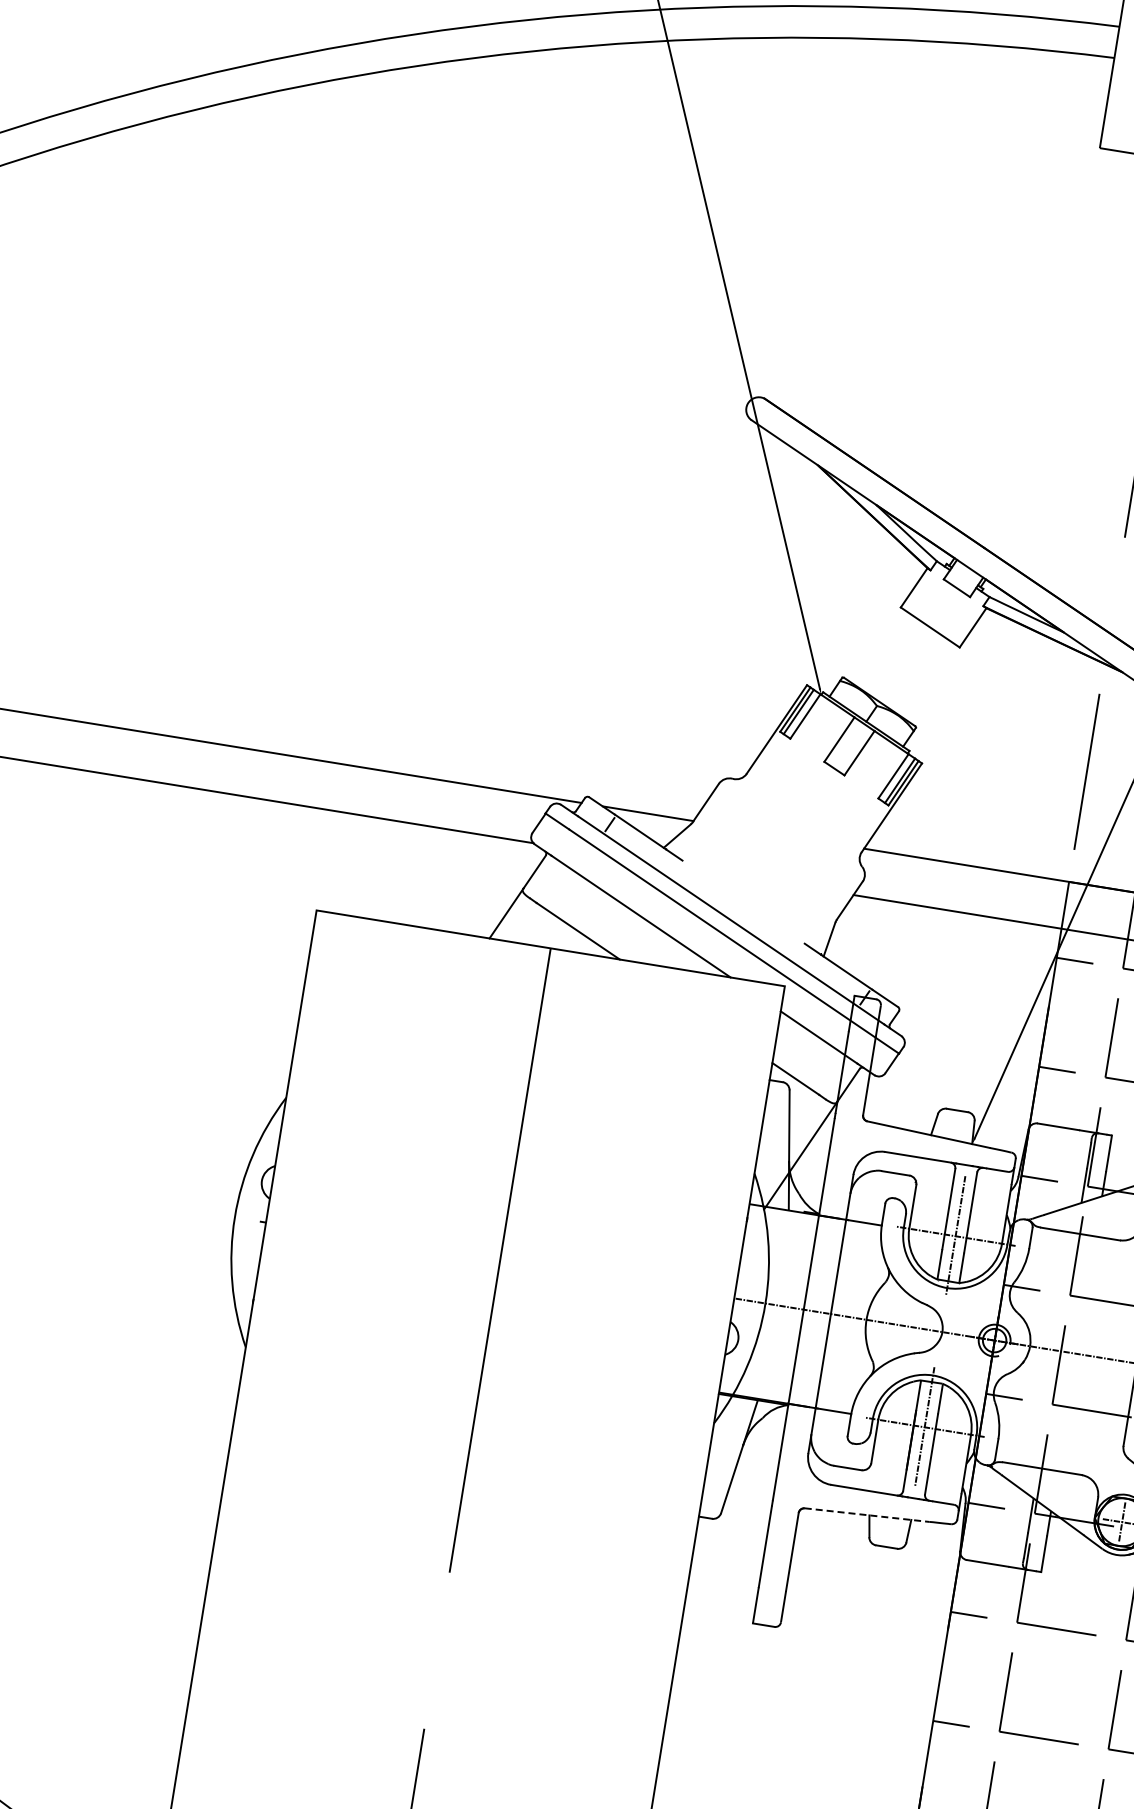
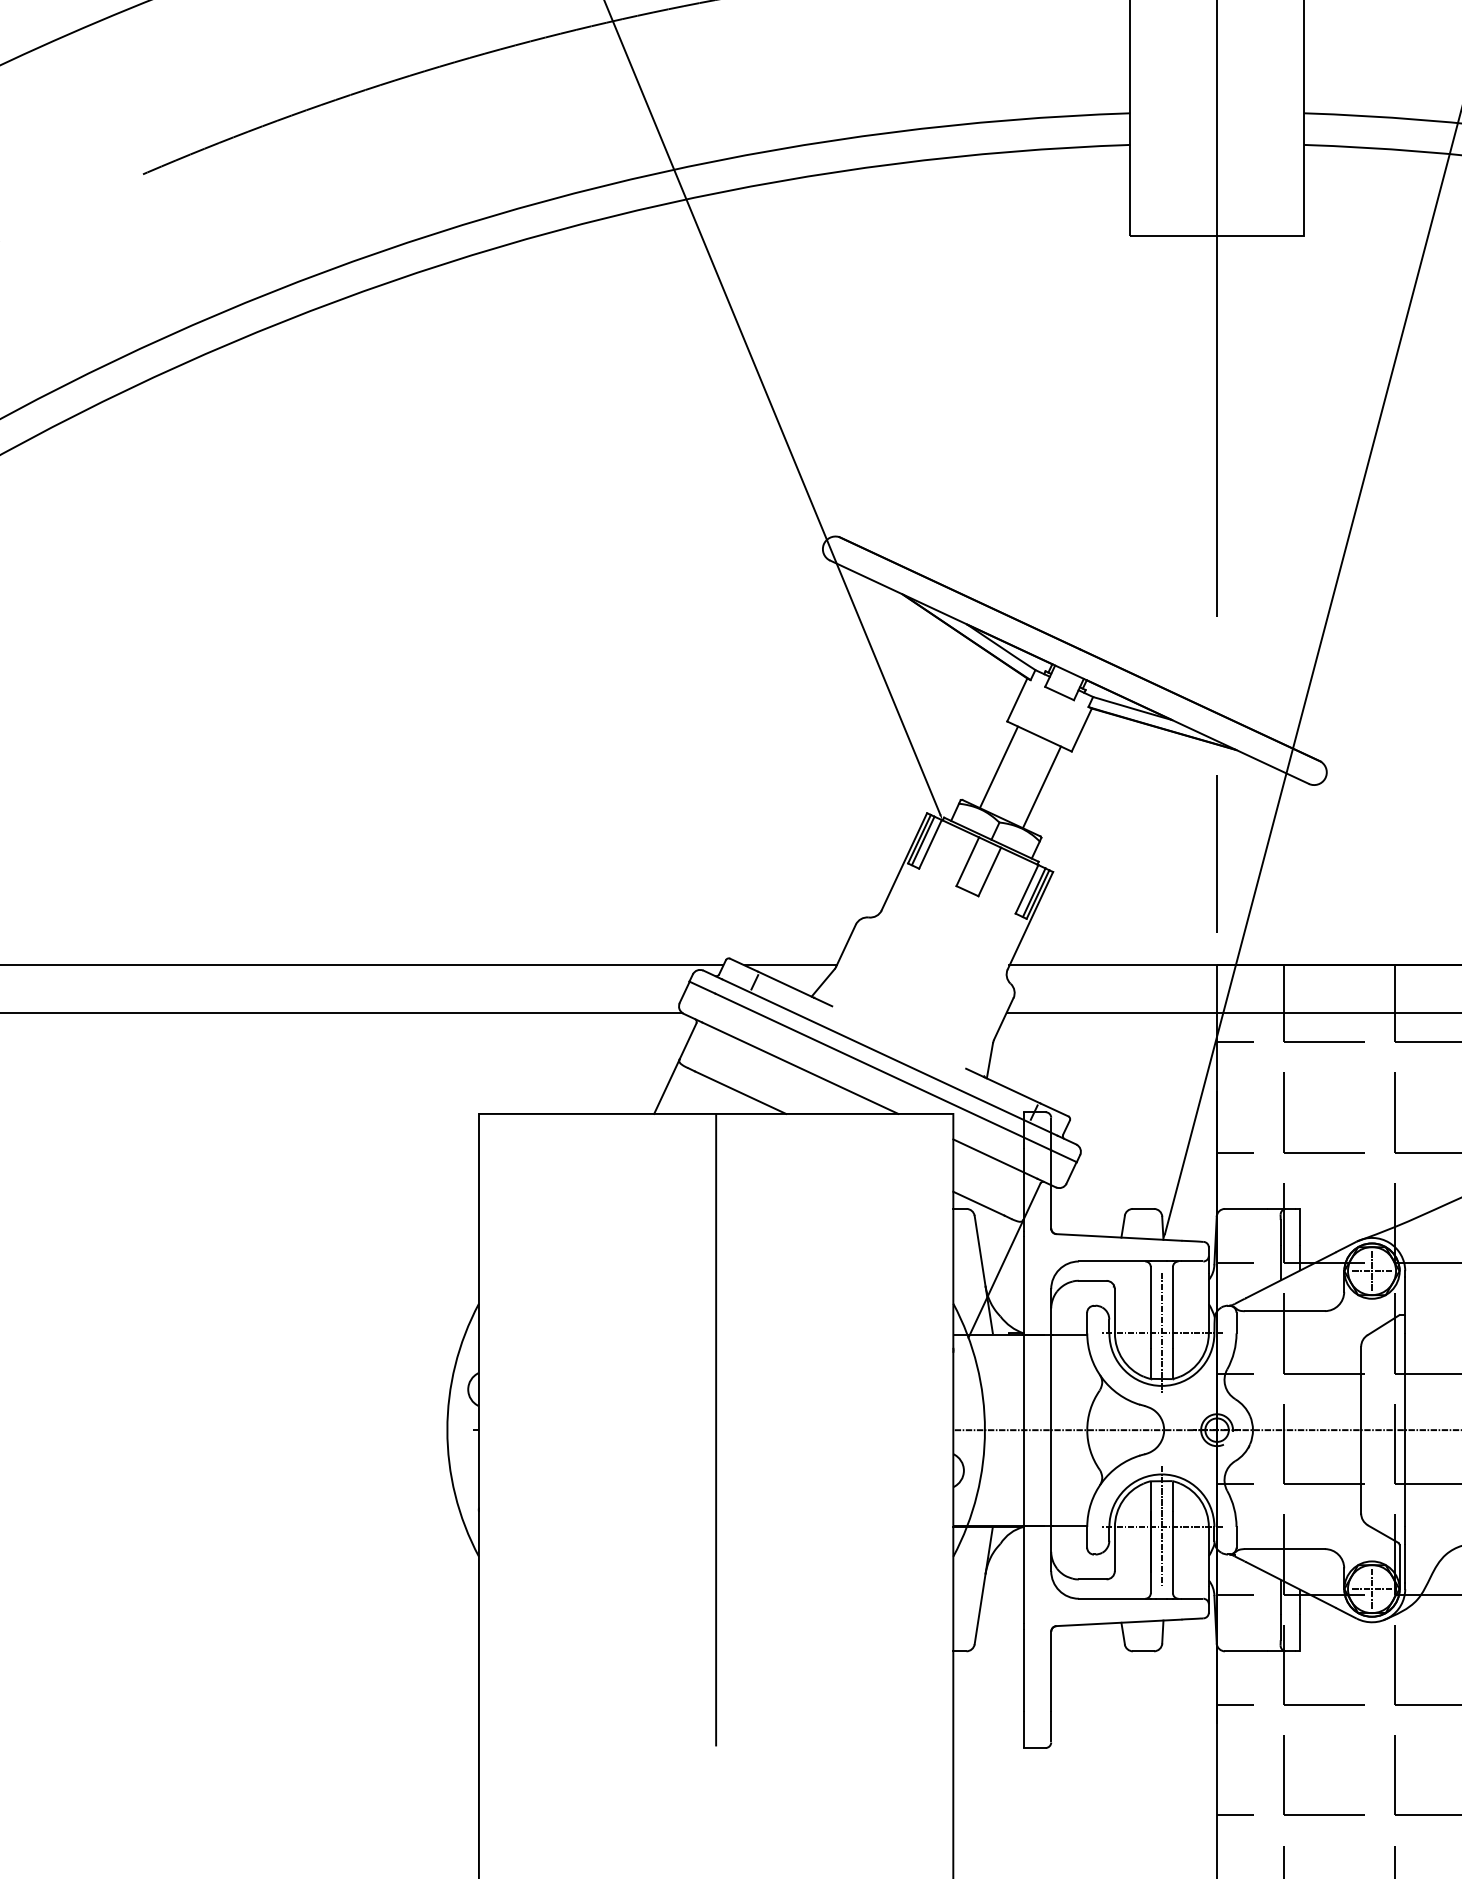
line: (884, 651) -> (998, 767), added
line: (924, 678) -> (1041, 787), added
line: (866, 1514) -> (1118, 1622), dashed -> solid

